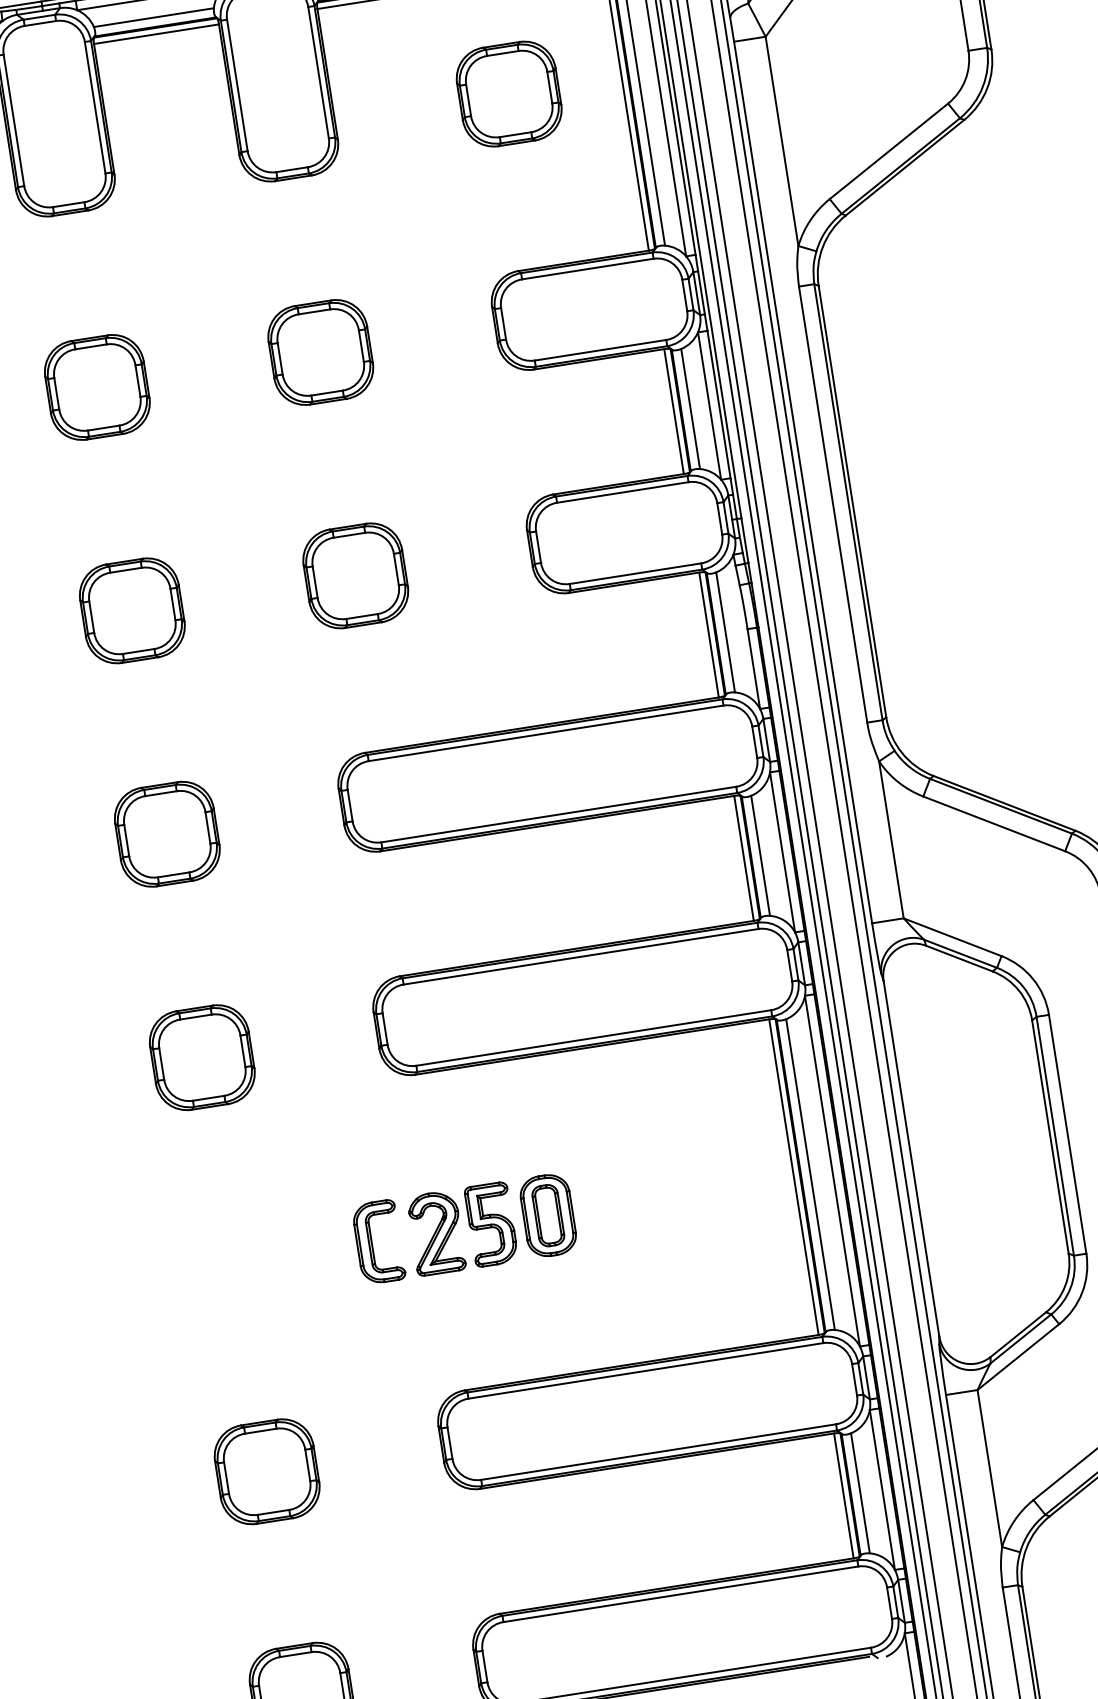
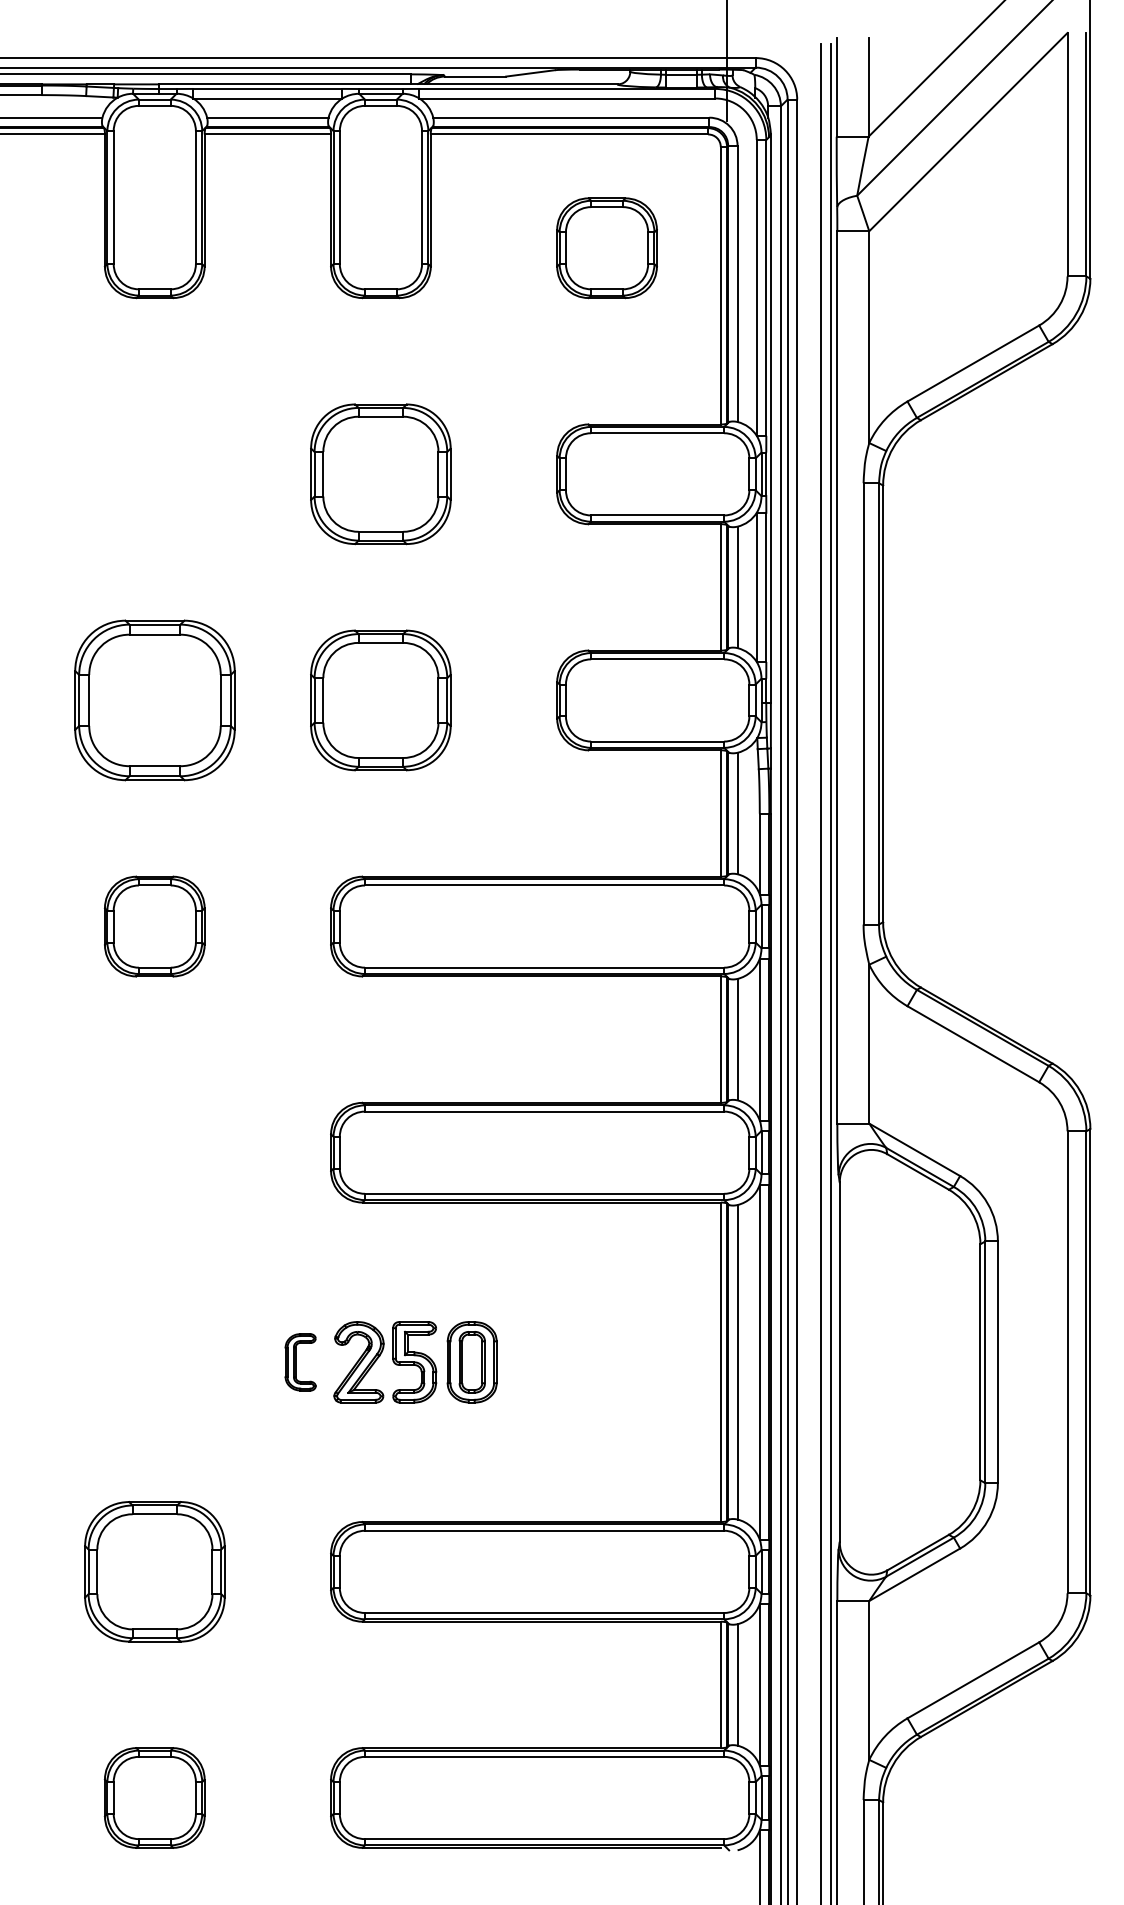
part: (320, 352) -> (380, 474), size x1.4
part: (97, 387) -> (154, 474), removed
part: (355, 575) -> (380, 700), size x1.4
part: (132, 610) -> (154, 700), size x1.6
part: (201, 1057) -> (154, 1152), removed
part: (378, 1242) -> (300, 1362), size x0.7
part: (266, 1471) -> (154, 1571), size x1.4

